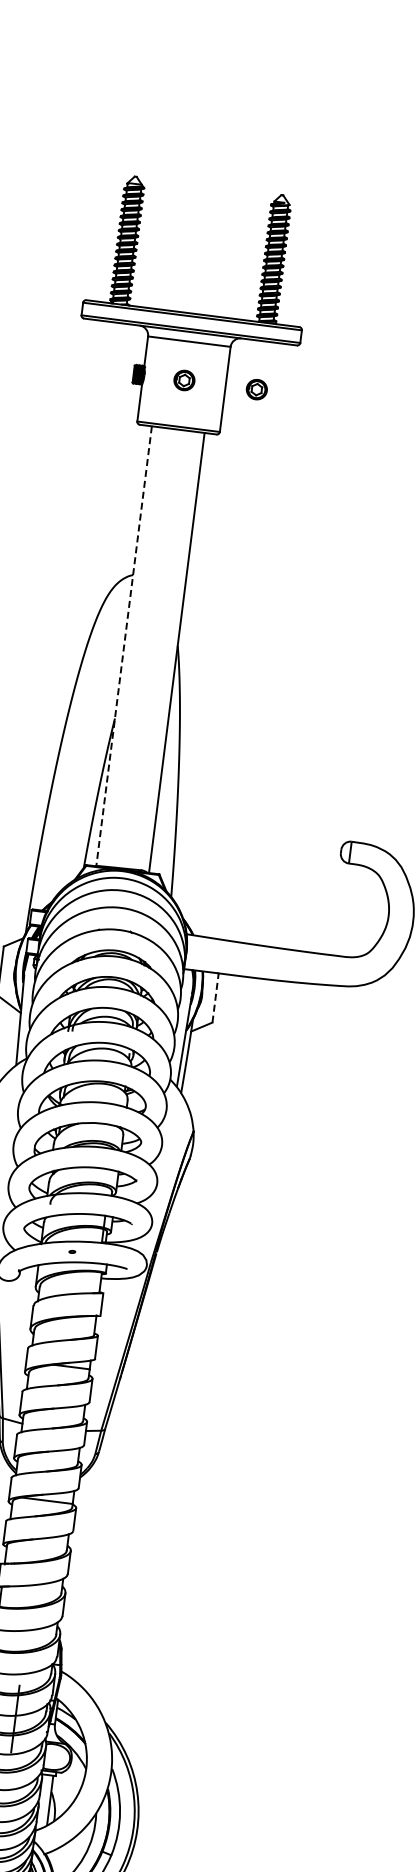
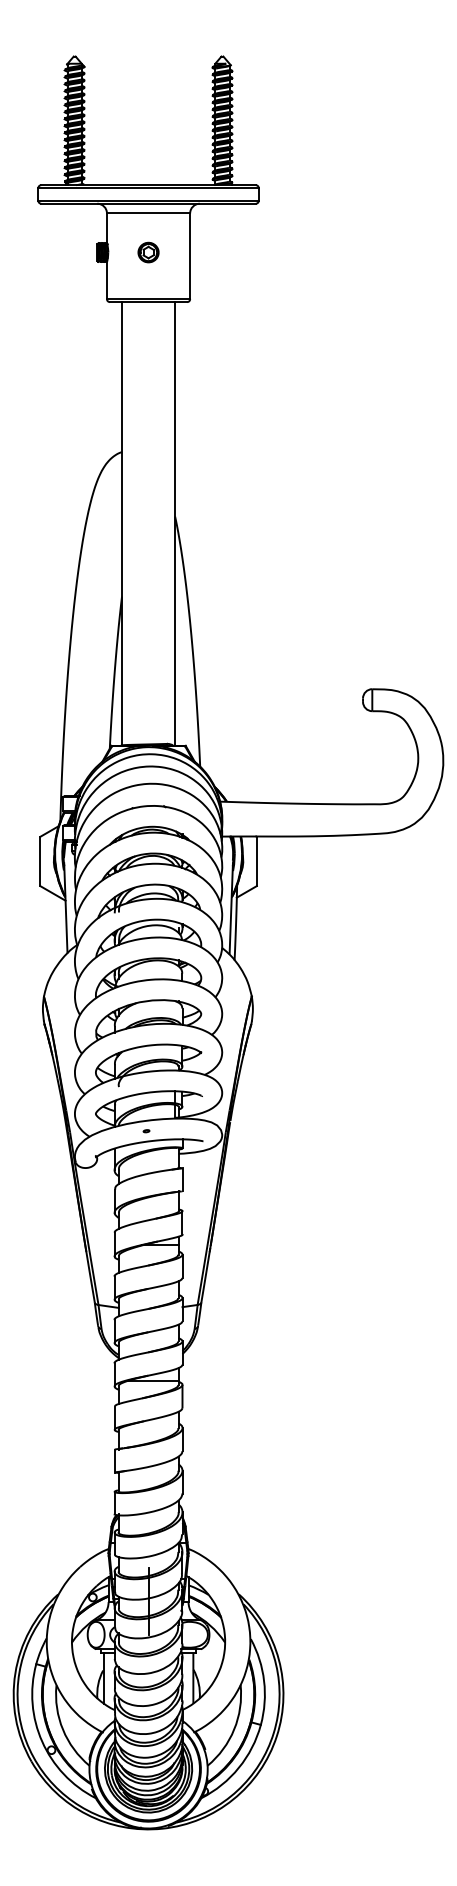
part: (256, 389) -> (221, 252), removed
line: (124, 646) -> (122, 523), dashed -> solid
line: (215, 998) -> (256, 861), dashed -> solid

